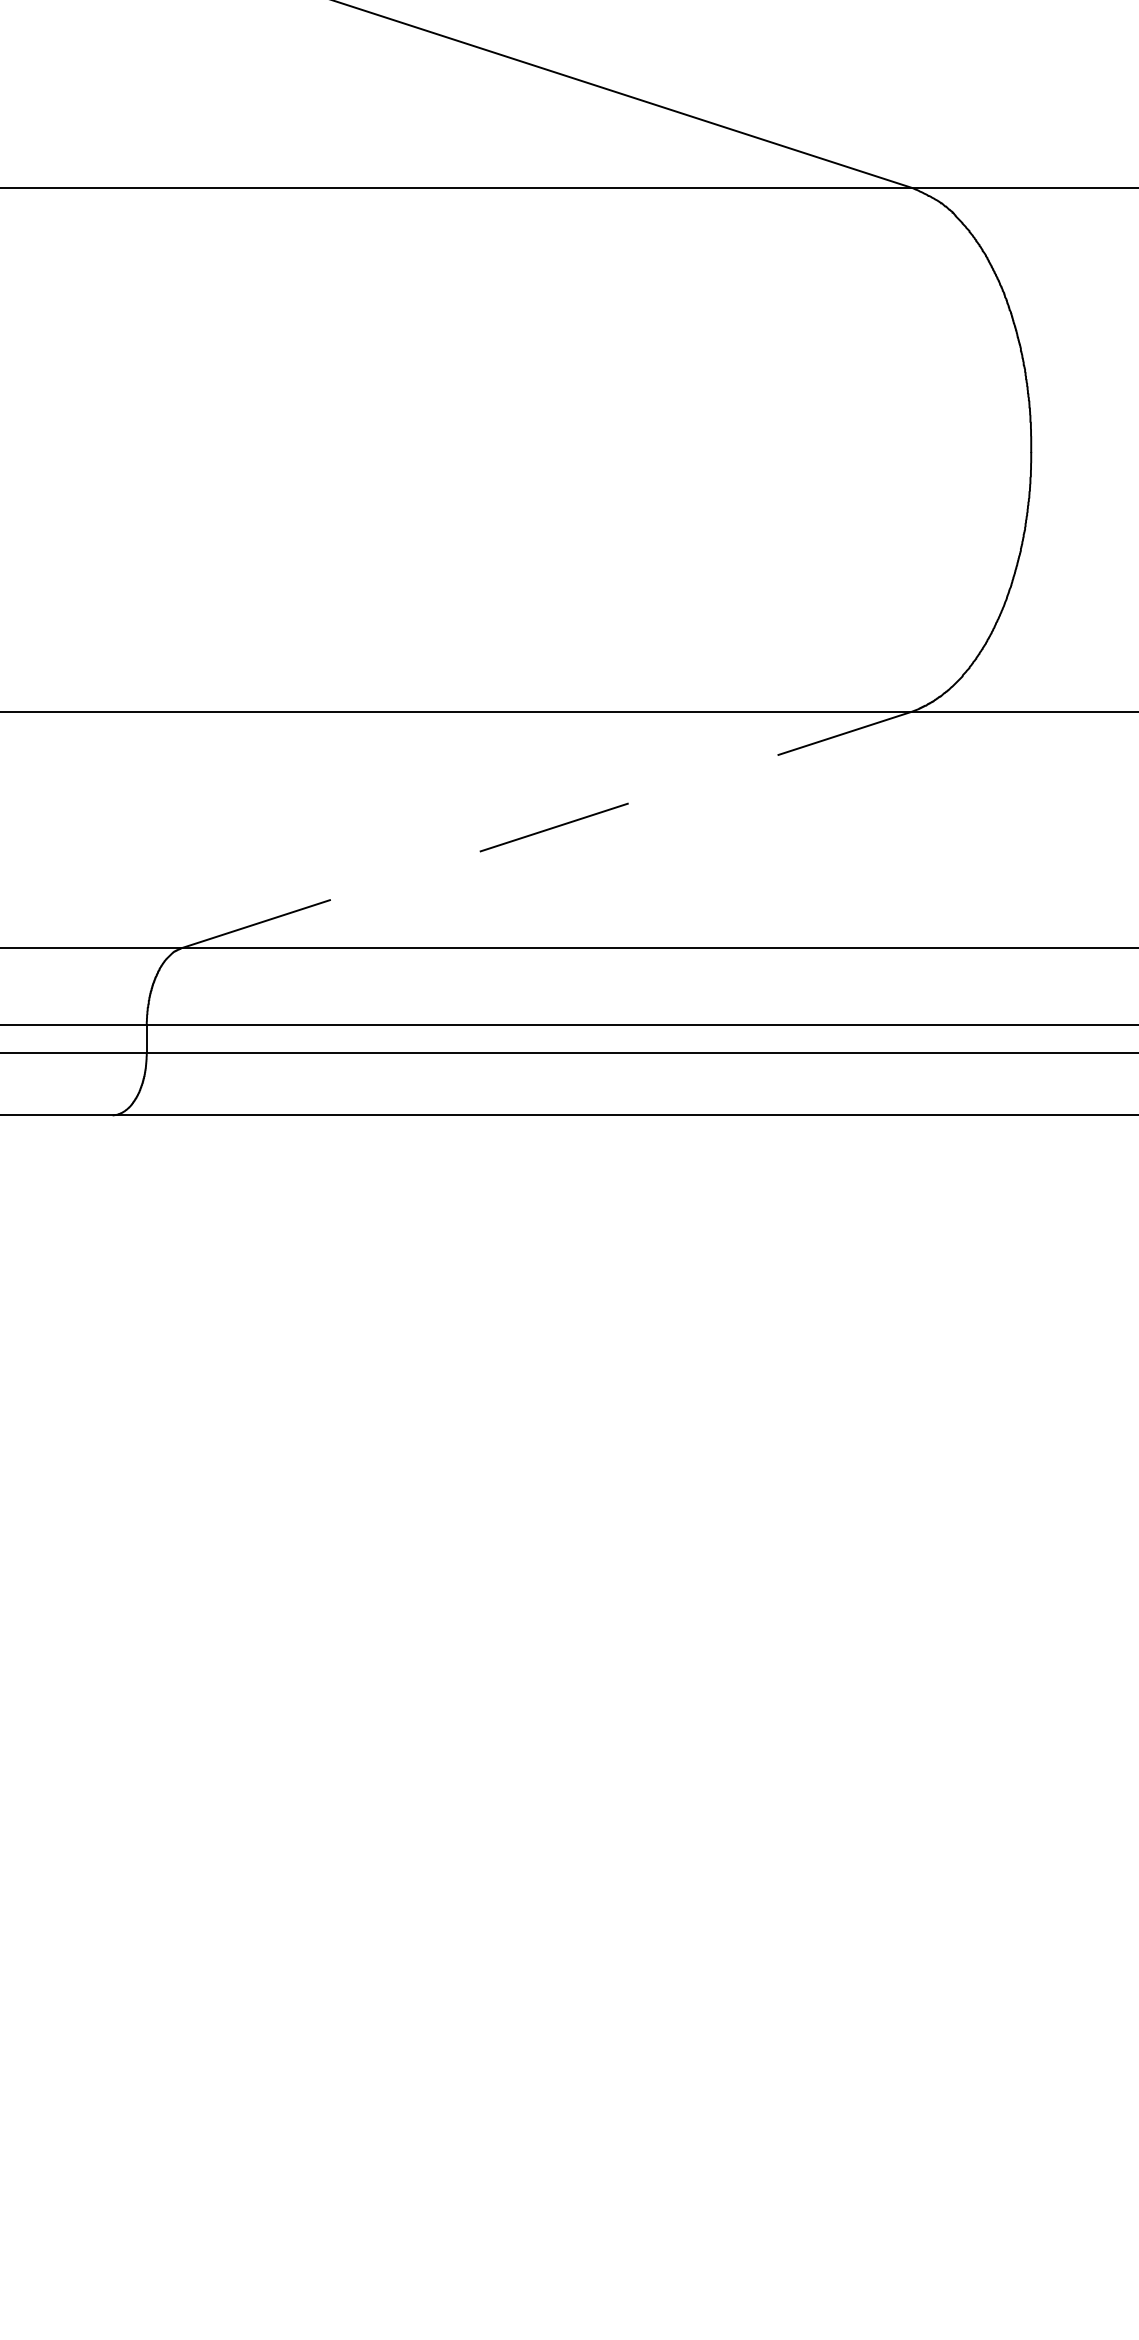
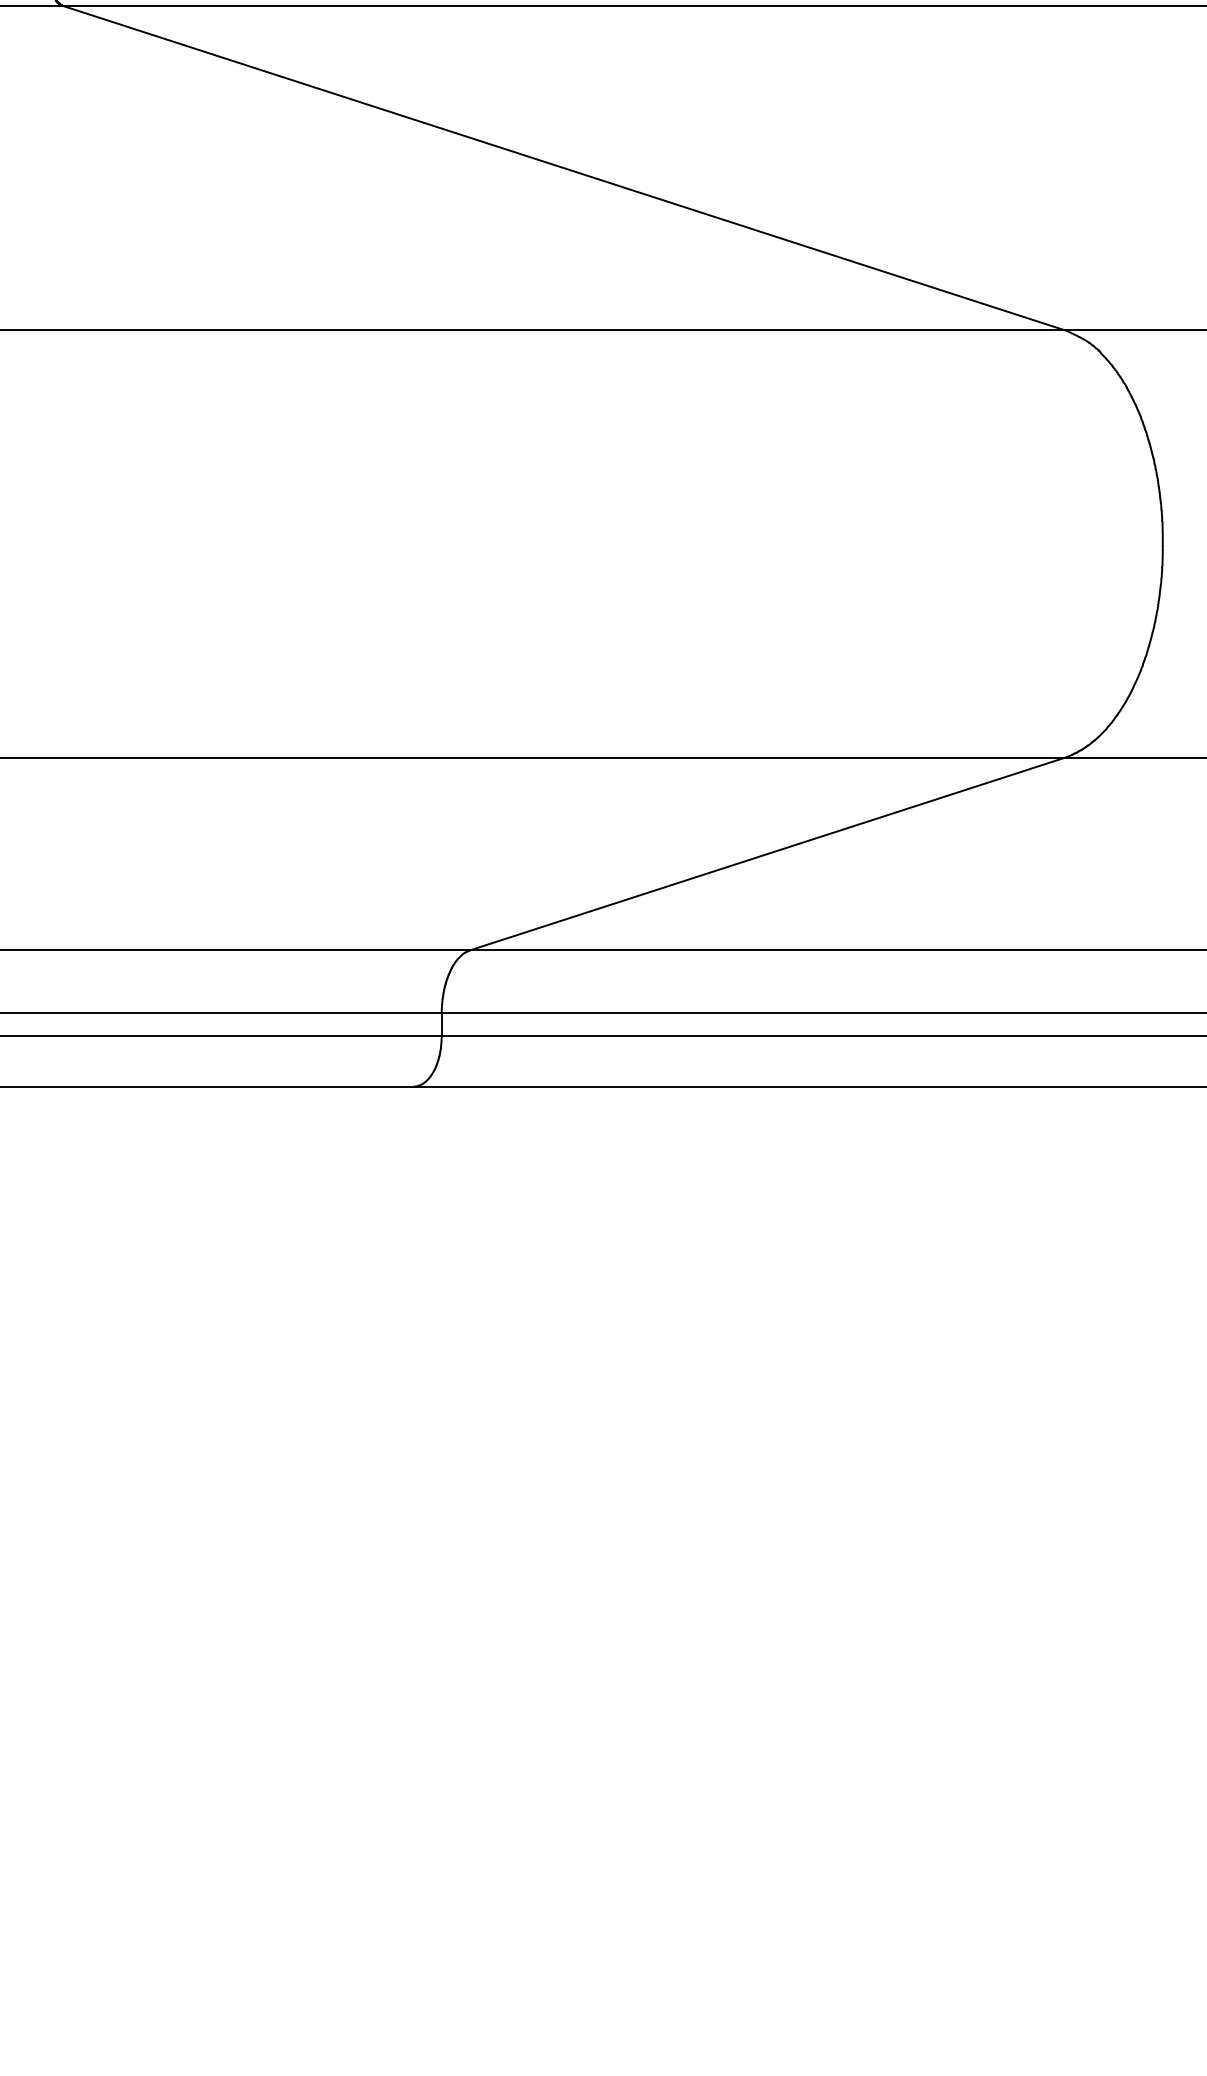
line: (546, 829) -> (767, 853), dashed -> solid

